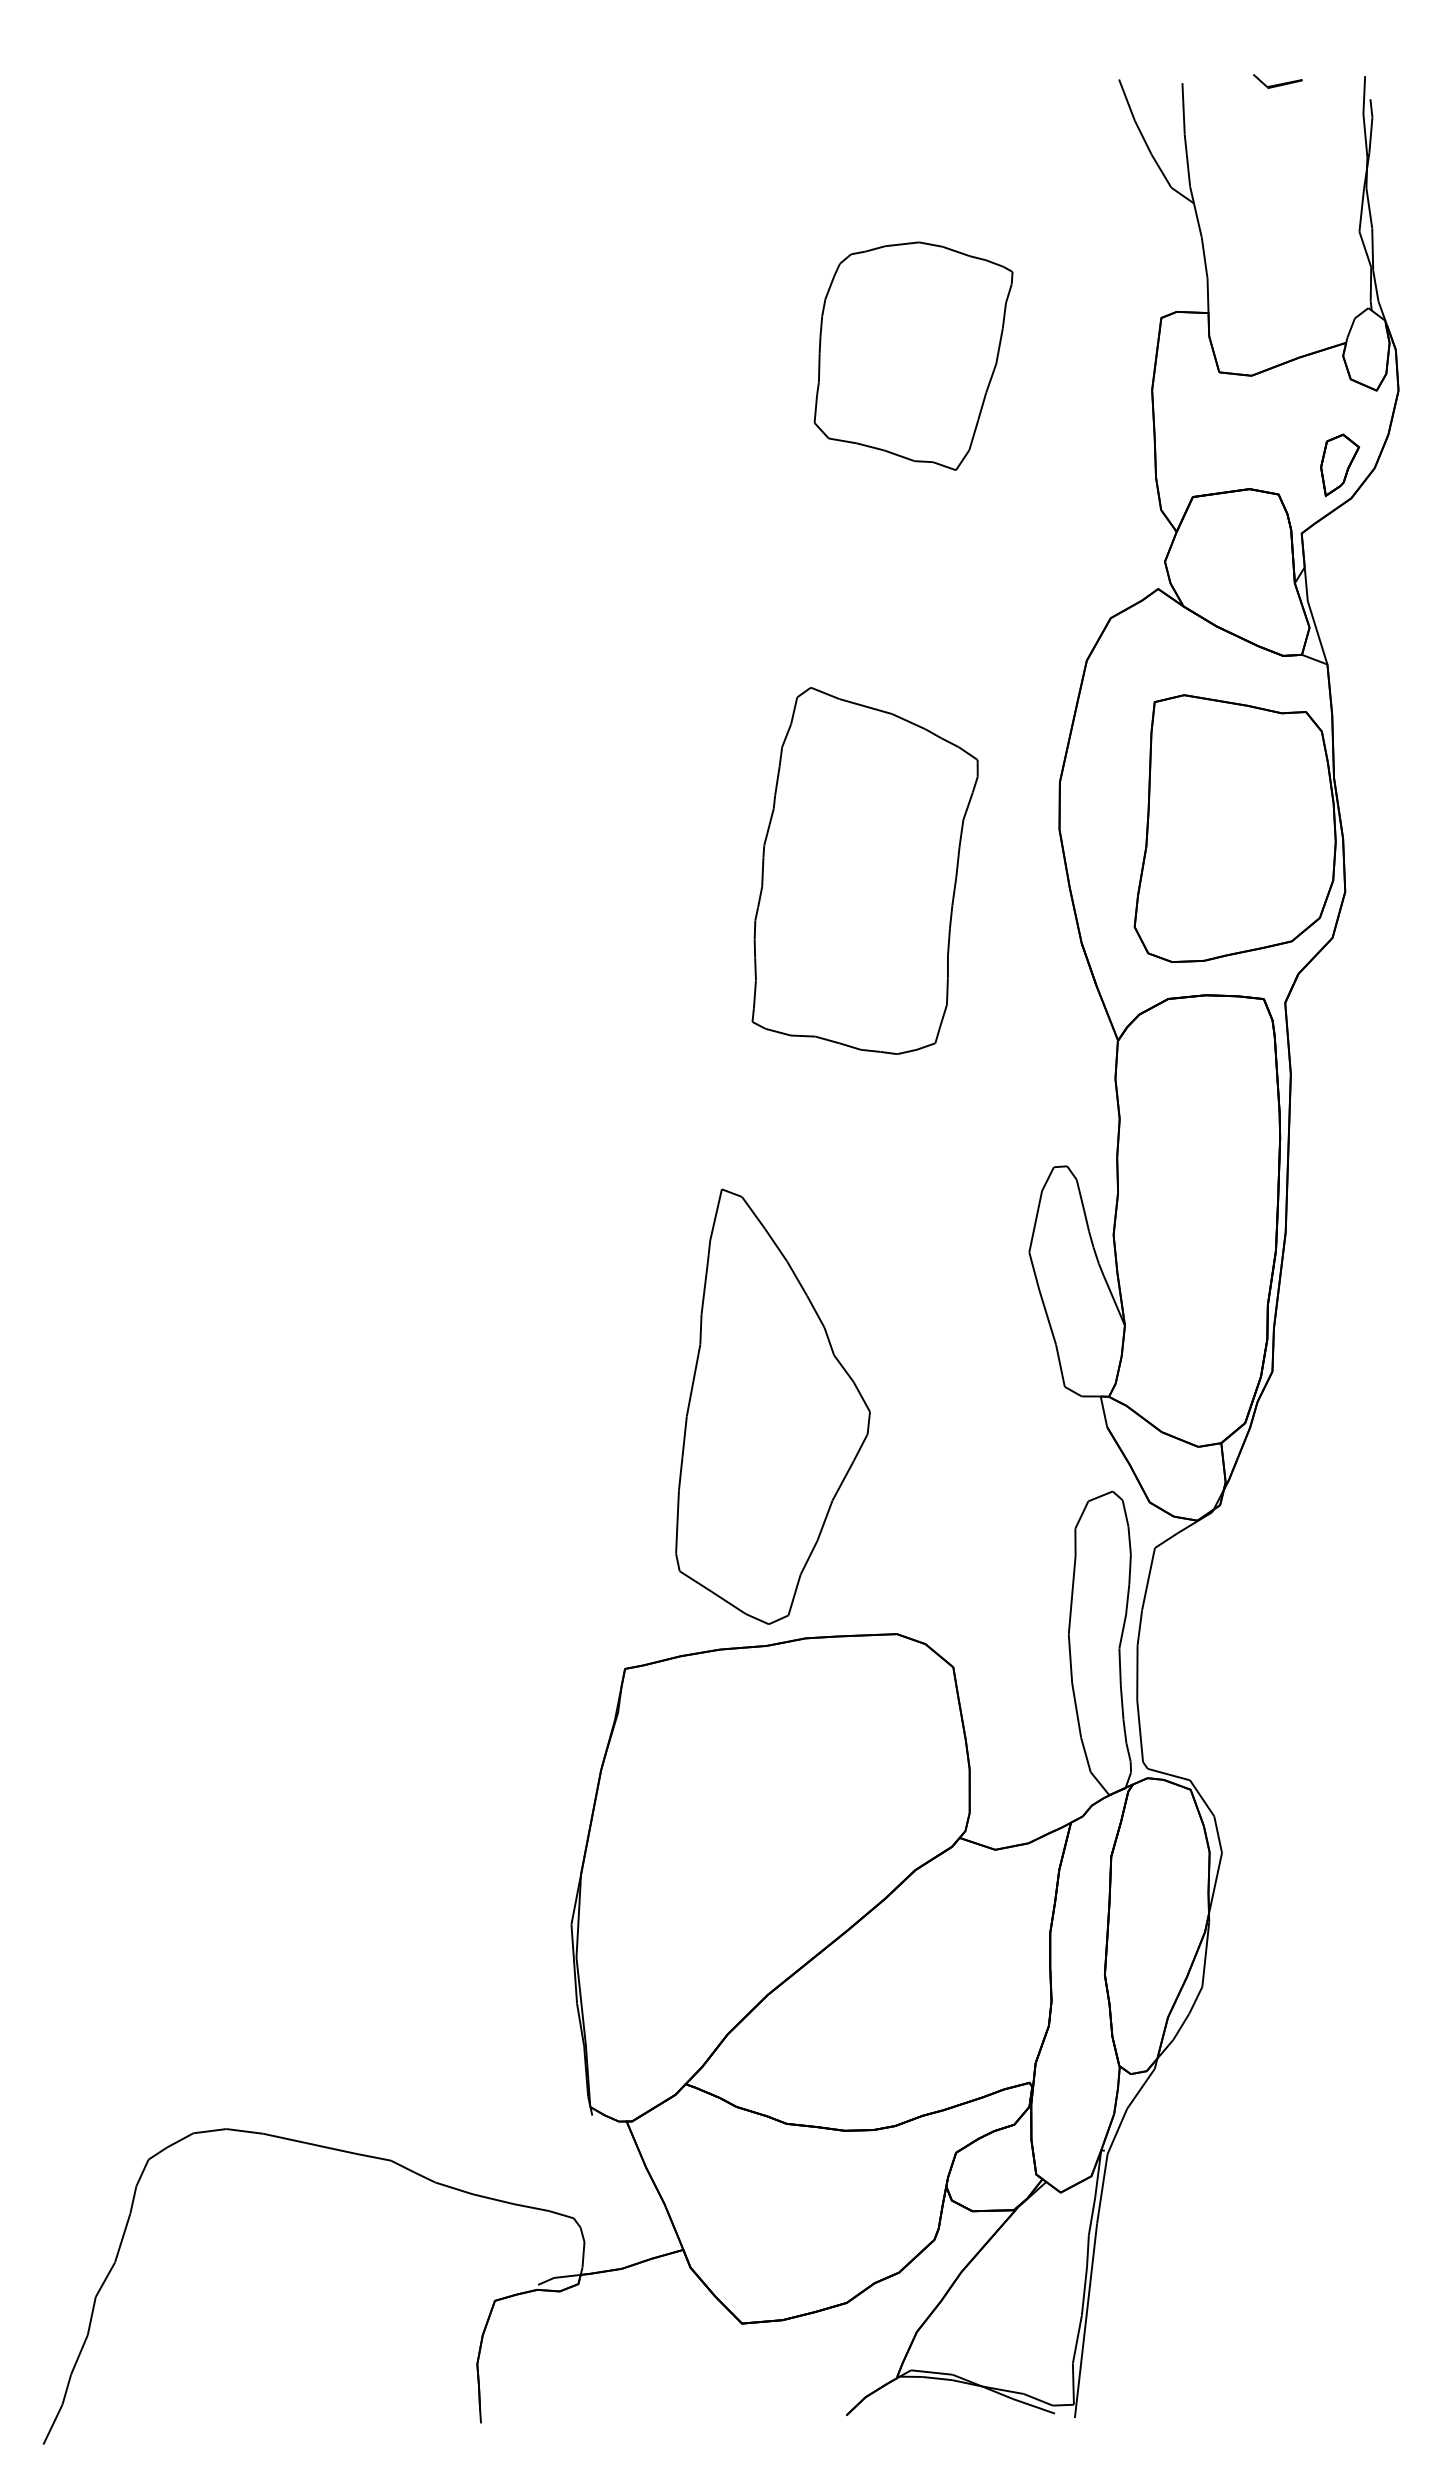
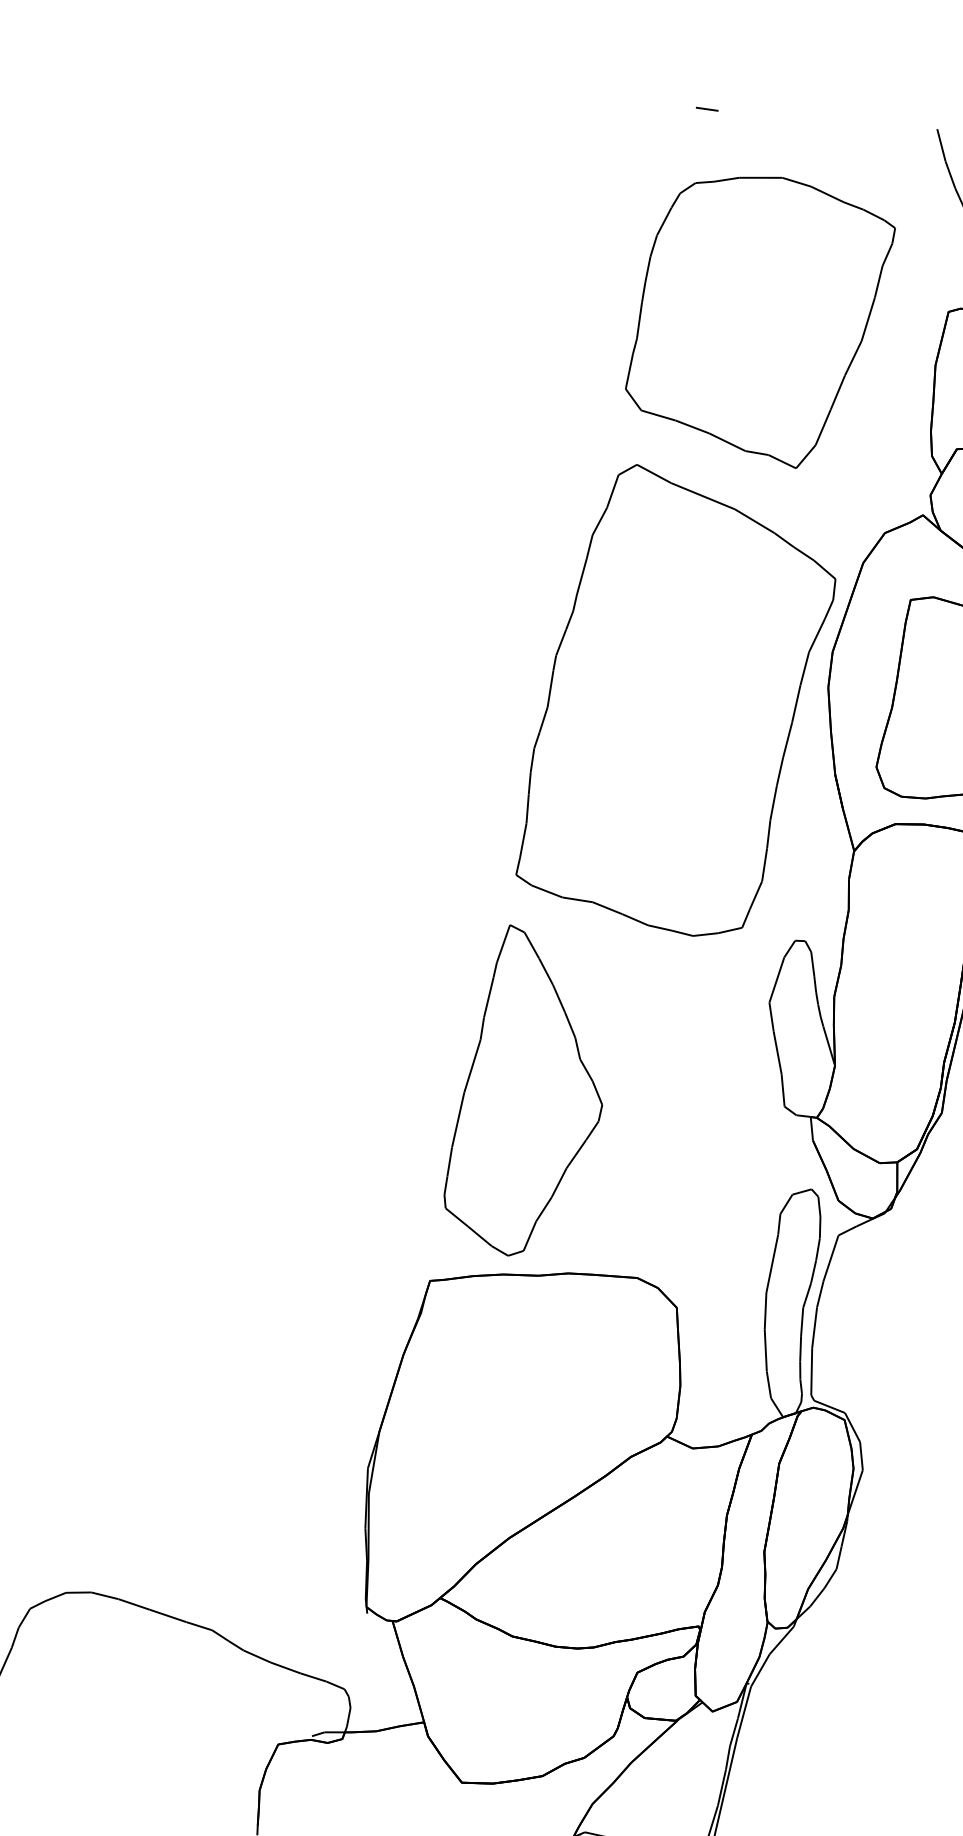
line: (813, 87) -> (707, 109), added
part: (913, 355) -> (759, 318), size x1.67
part: (864, 870) -> (678, 701), size x1.67
part: (772, 1406) -> (529, 1092), moved

